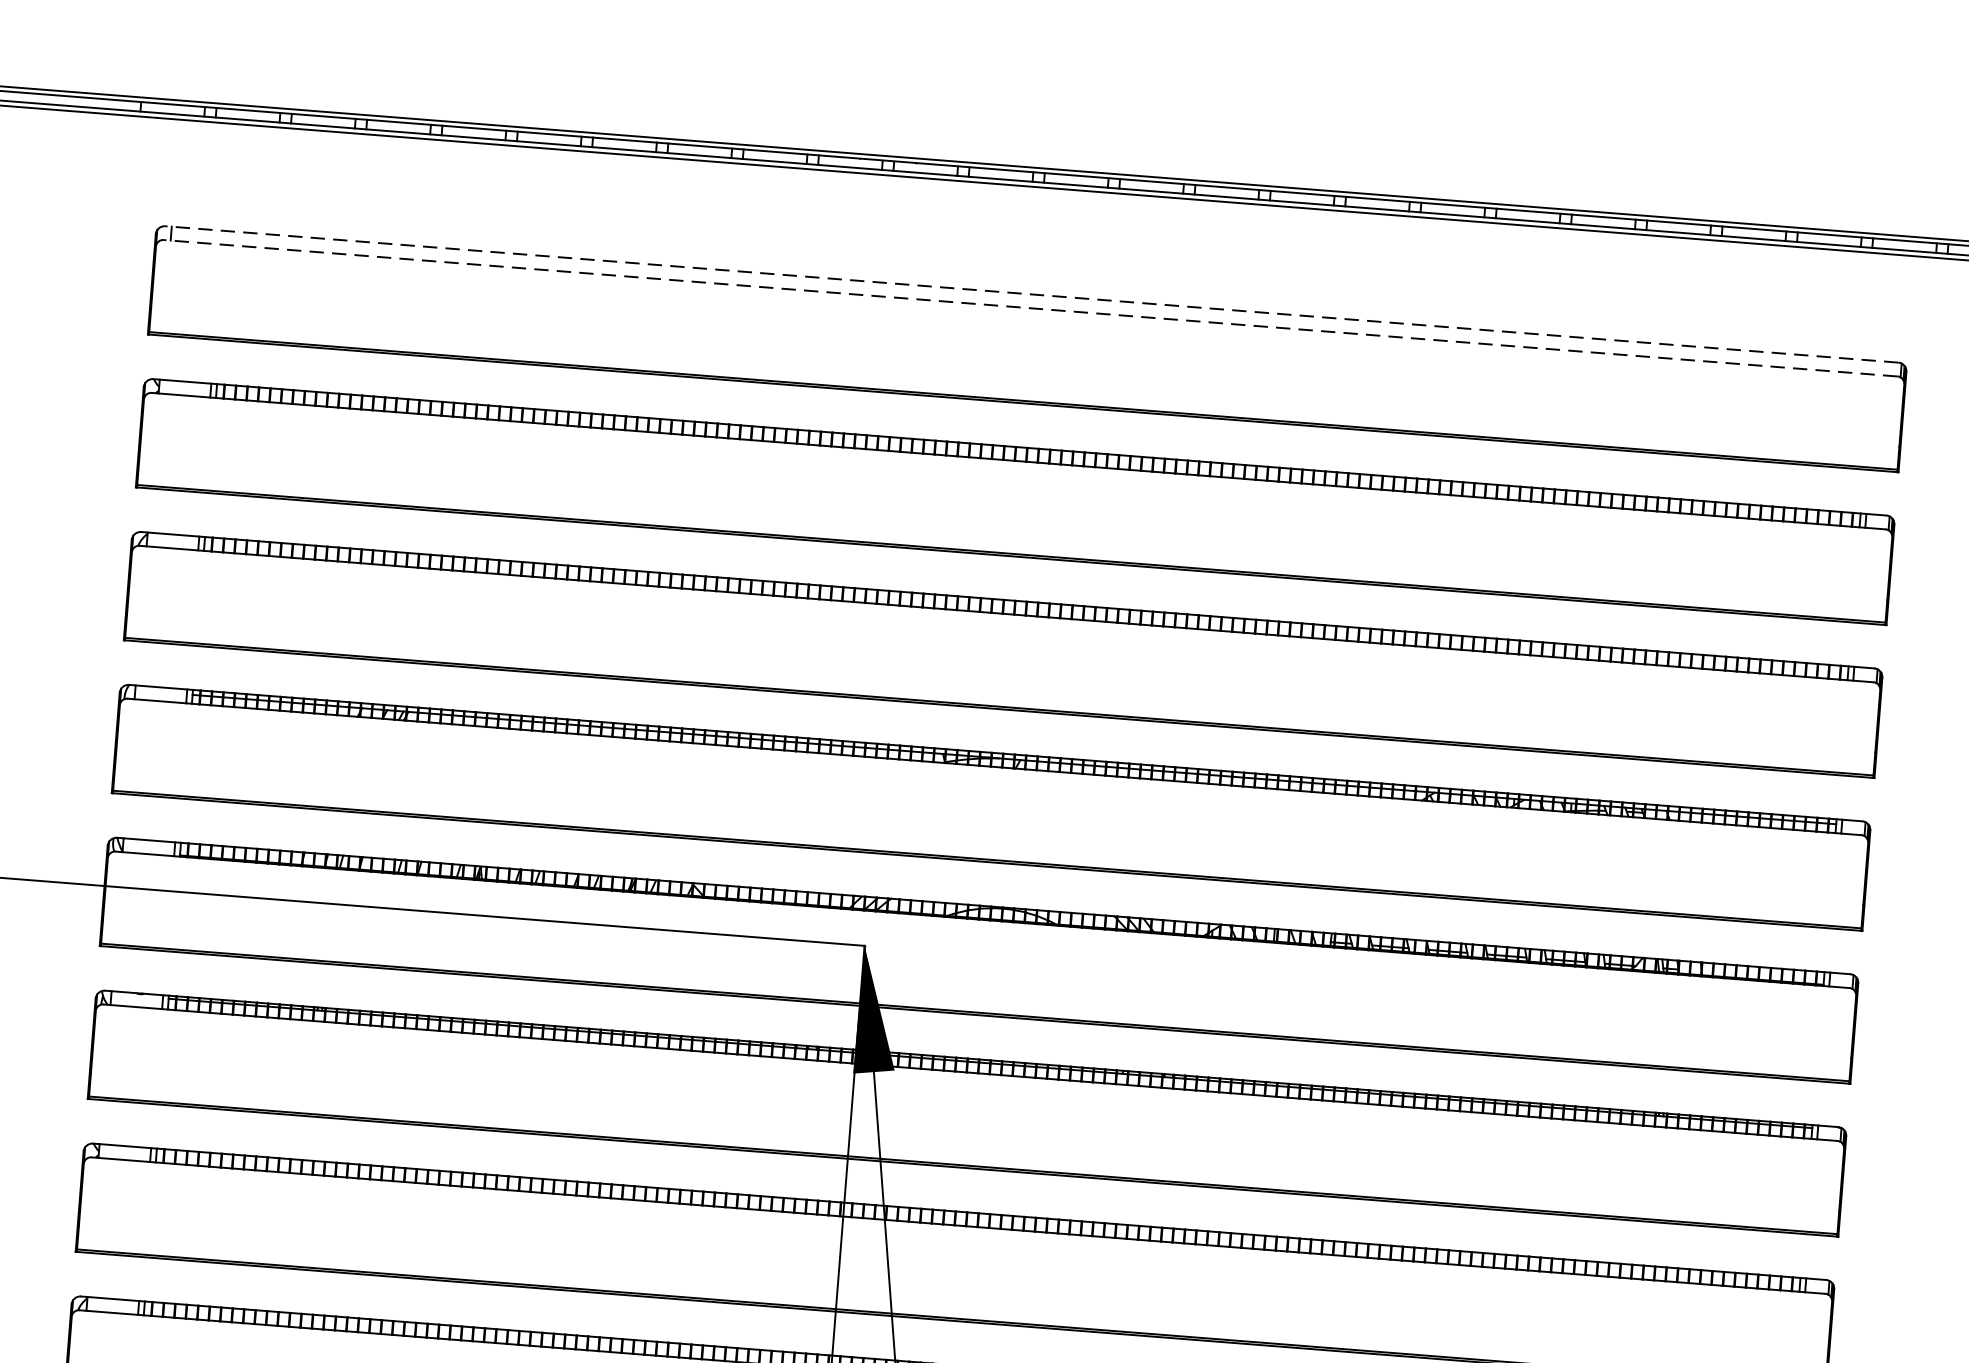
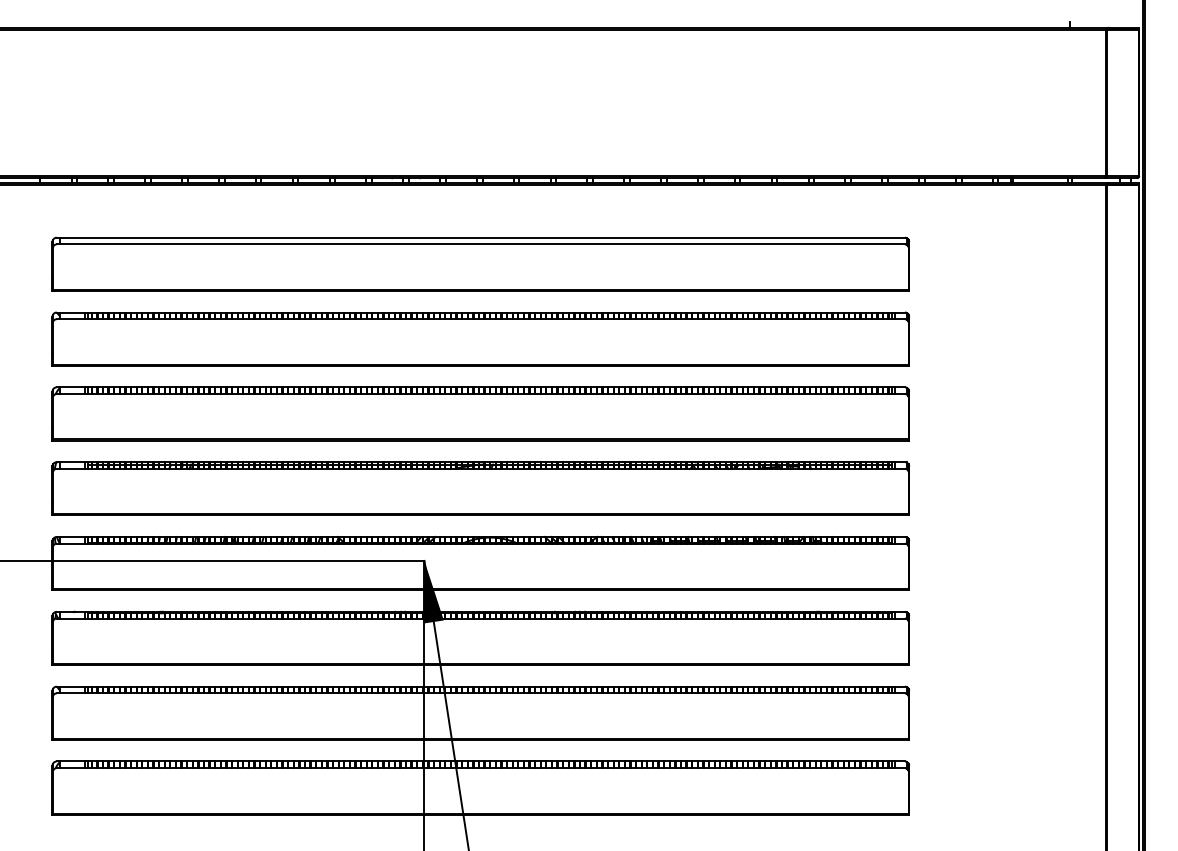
line: (1031, 293) -> (480, 237), dashed -> solid
line: (1029, 308) -> (480, 244), dashed -> solid

